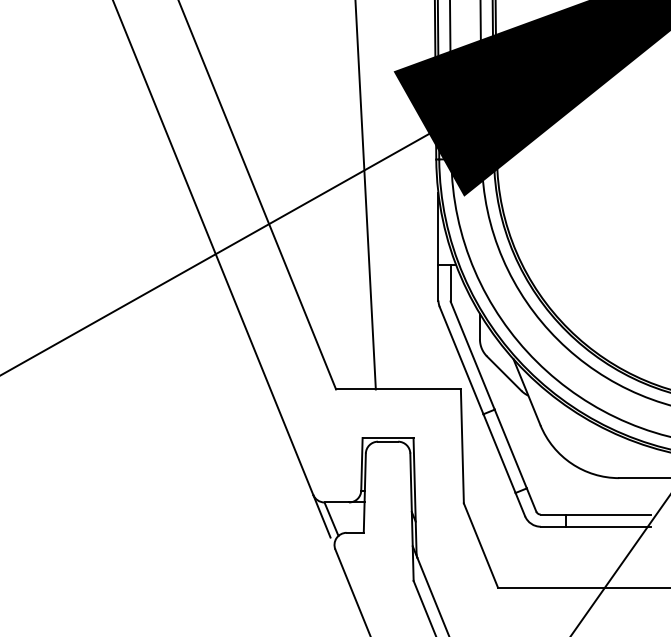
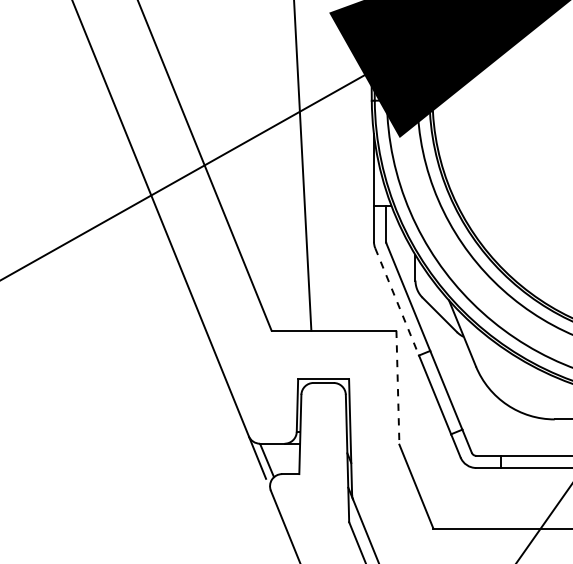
line: (461, 360) -> (397, 301), solid -> dashed
line: (462, 446) -> (398, 387), solid -> dashed

